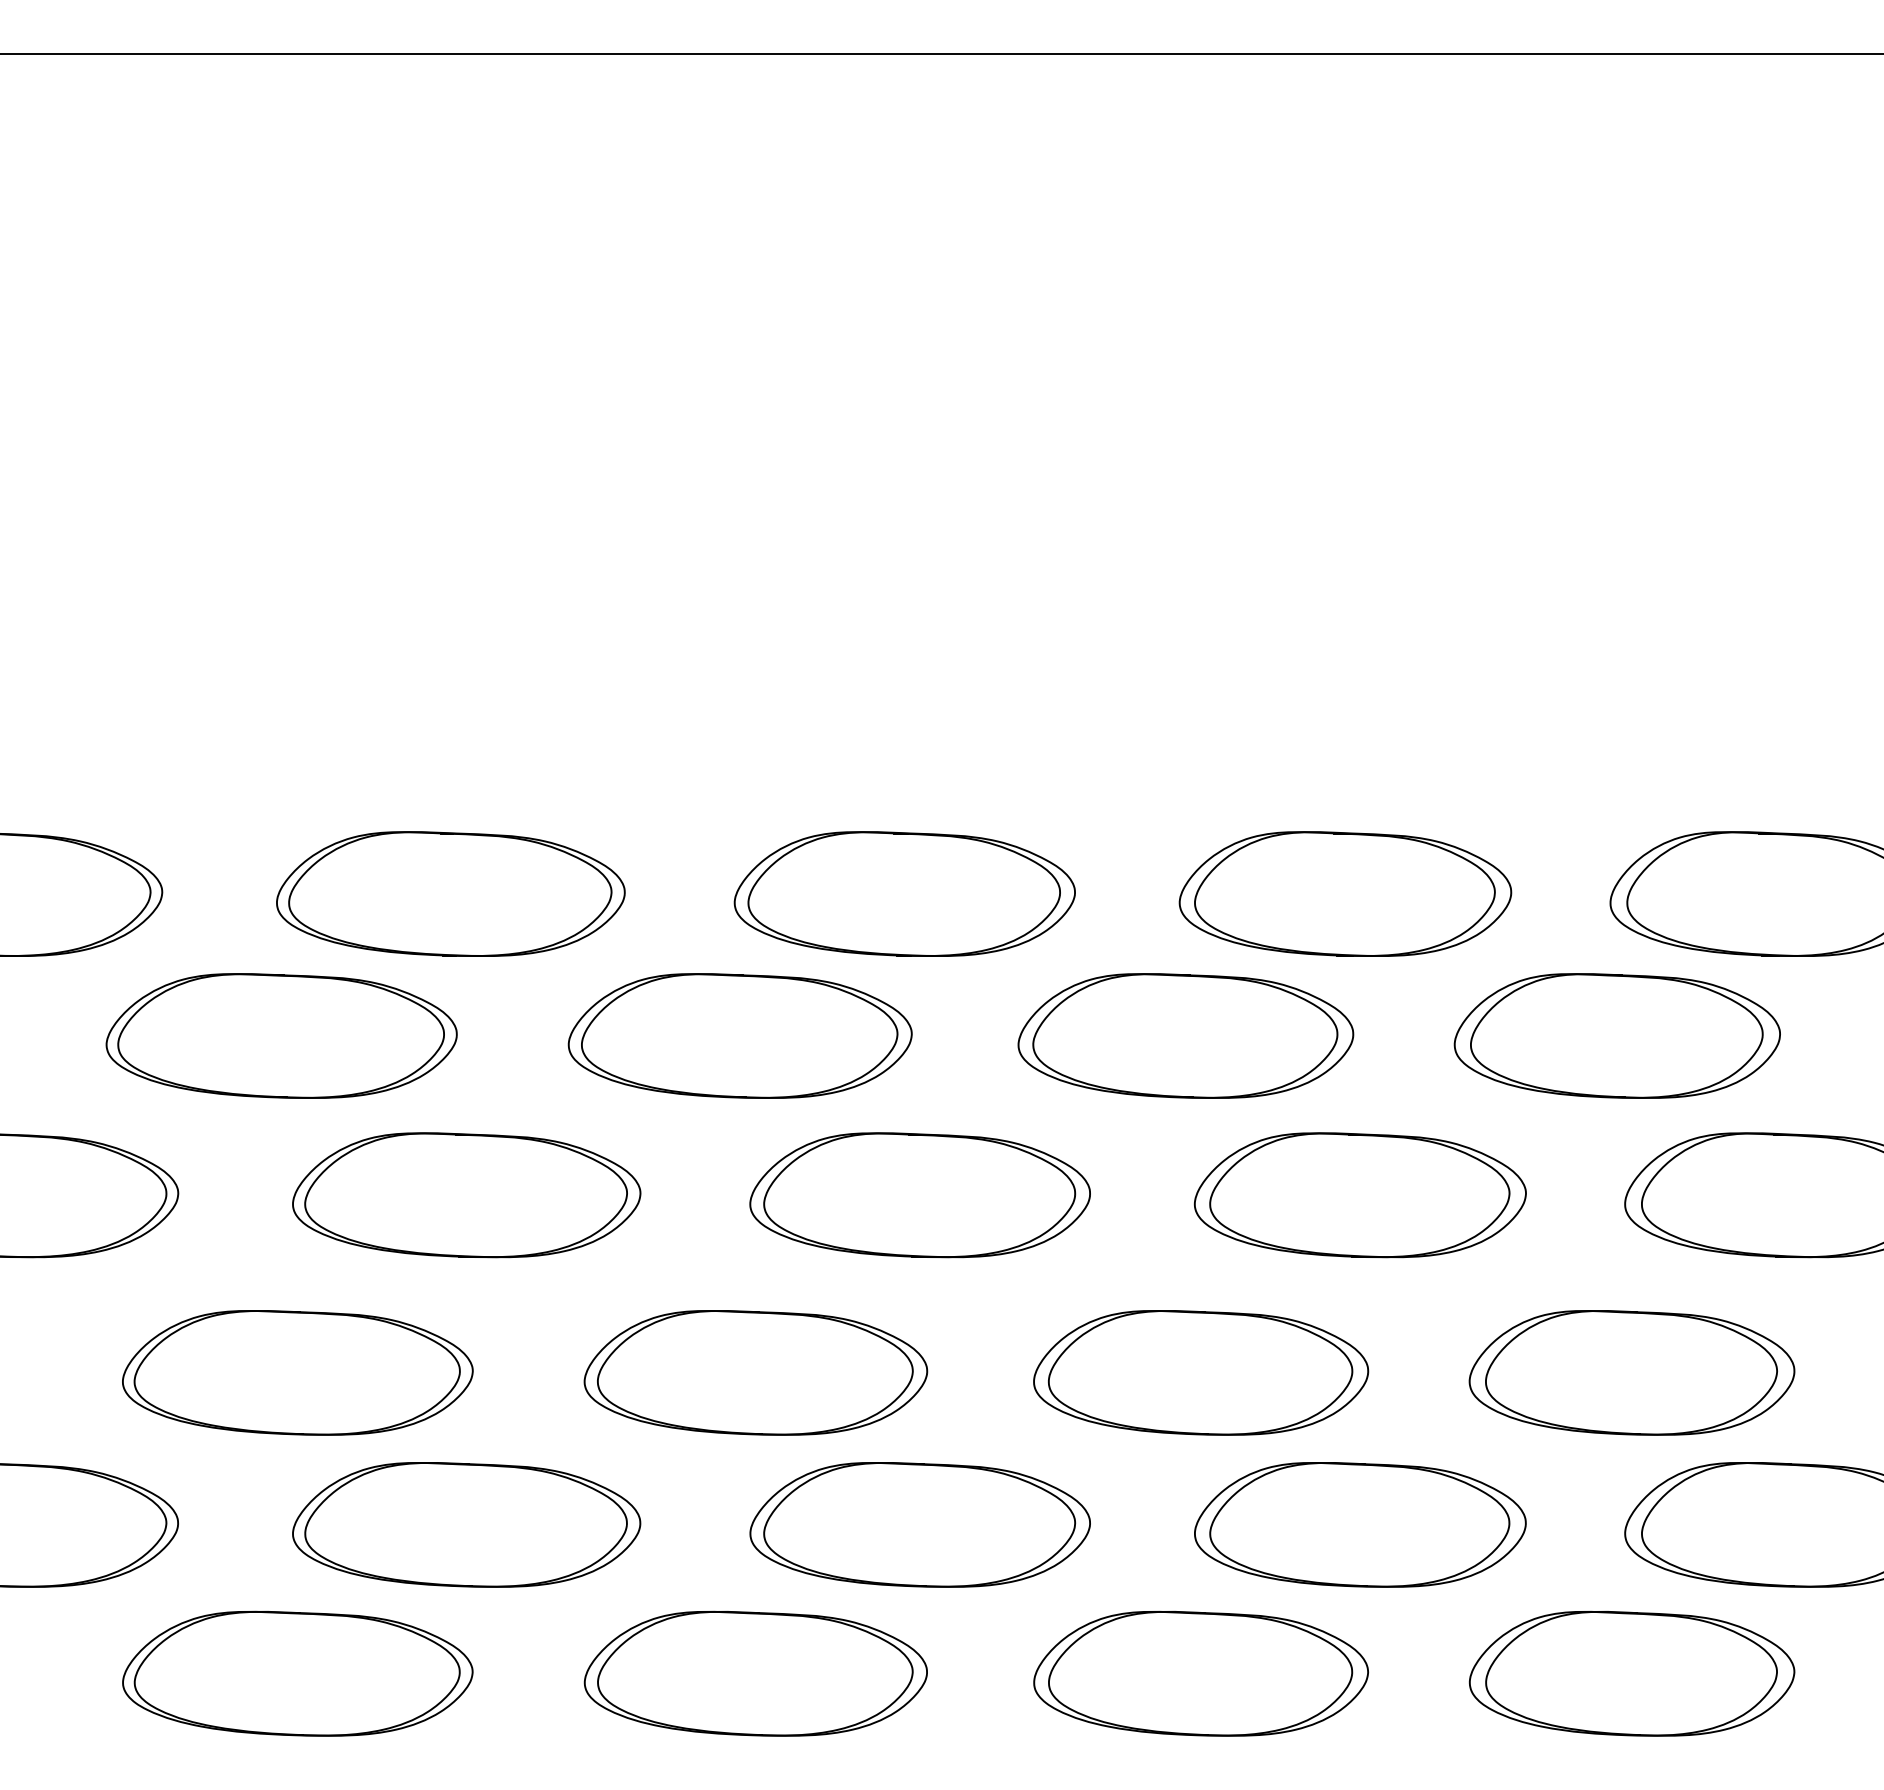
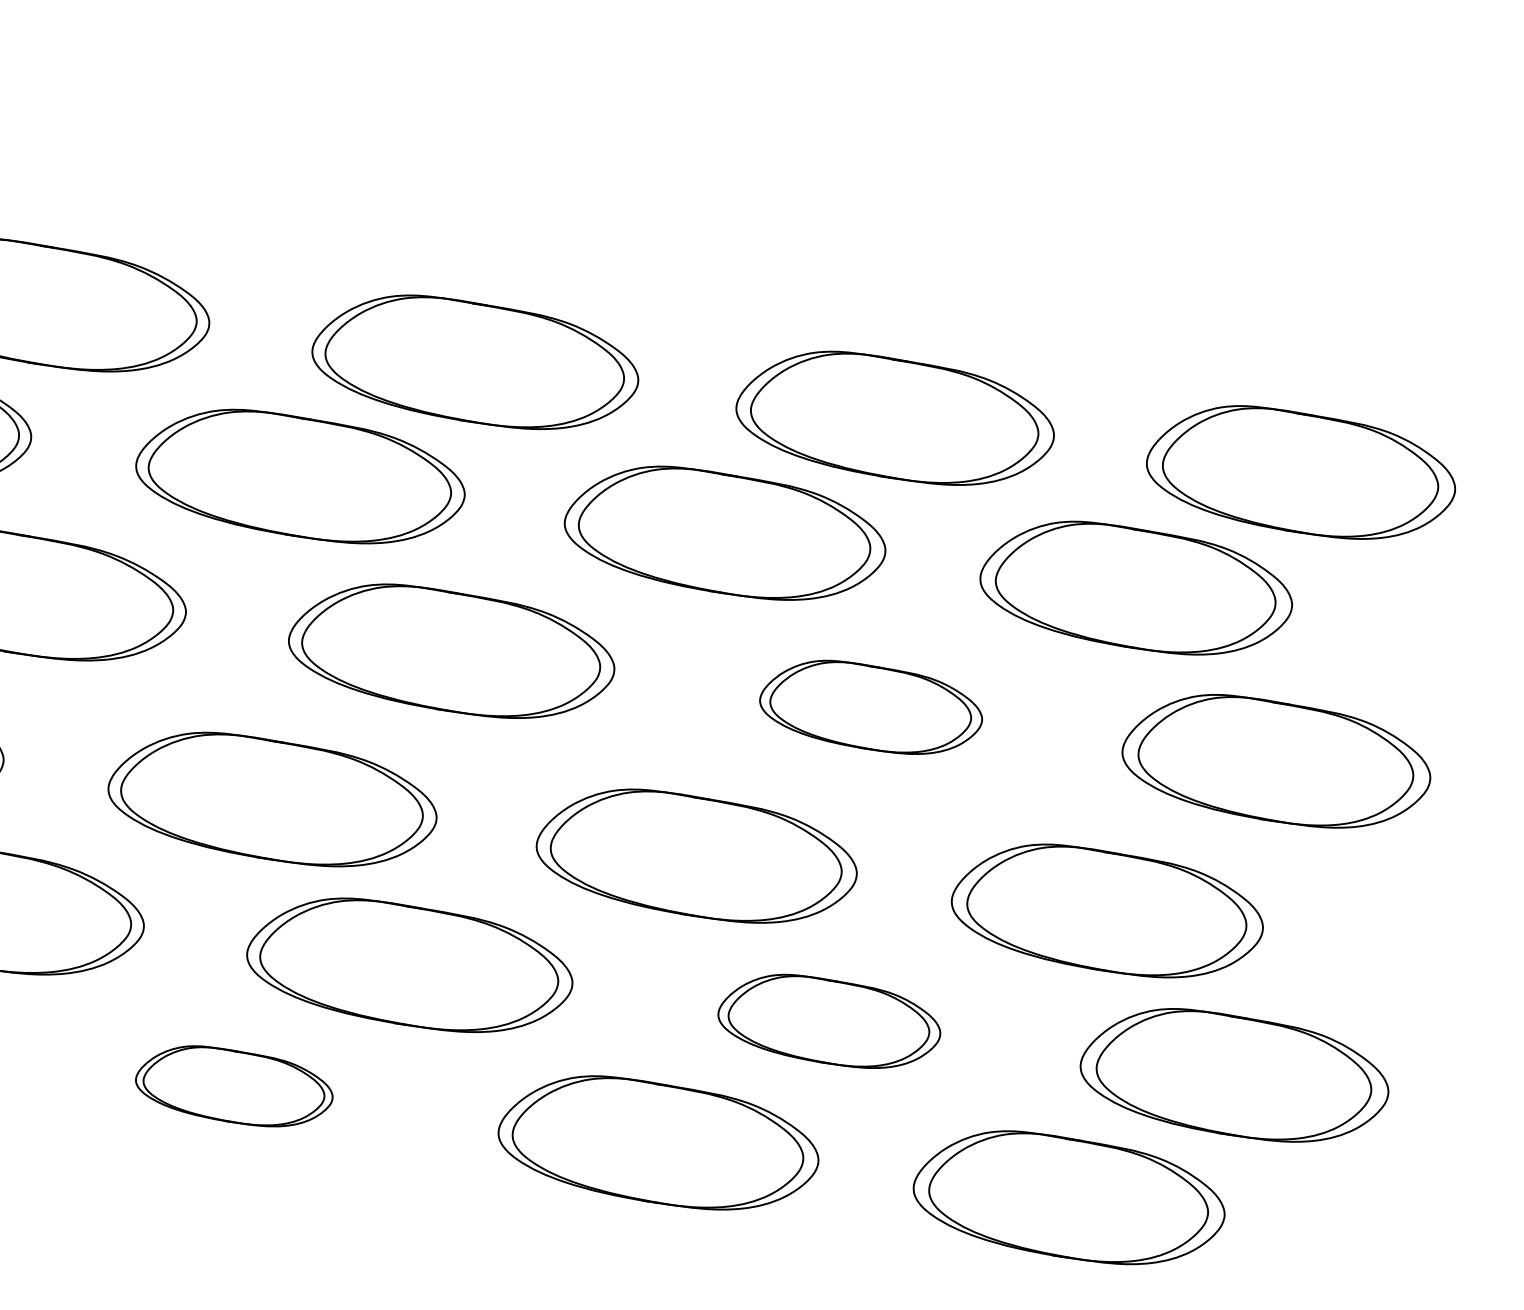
part: (1359, 1195) -> (870, 707), size x0.7
part: (1360, 1524) -> (829, 1021), size x0.7
part: (755, 1673) -> (234, 1086), size x0.6

